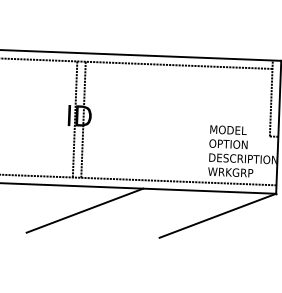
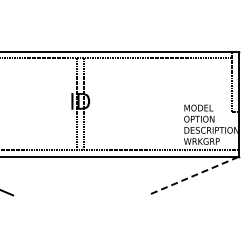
line: (84, 211) -> (87, 176), removed
line: (217, 216) -> (192, 176), solid -> dashed

